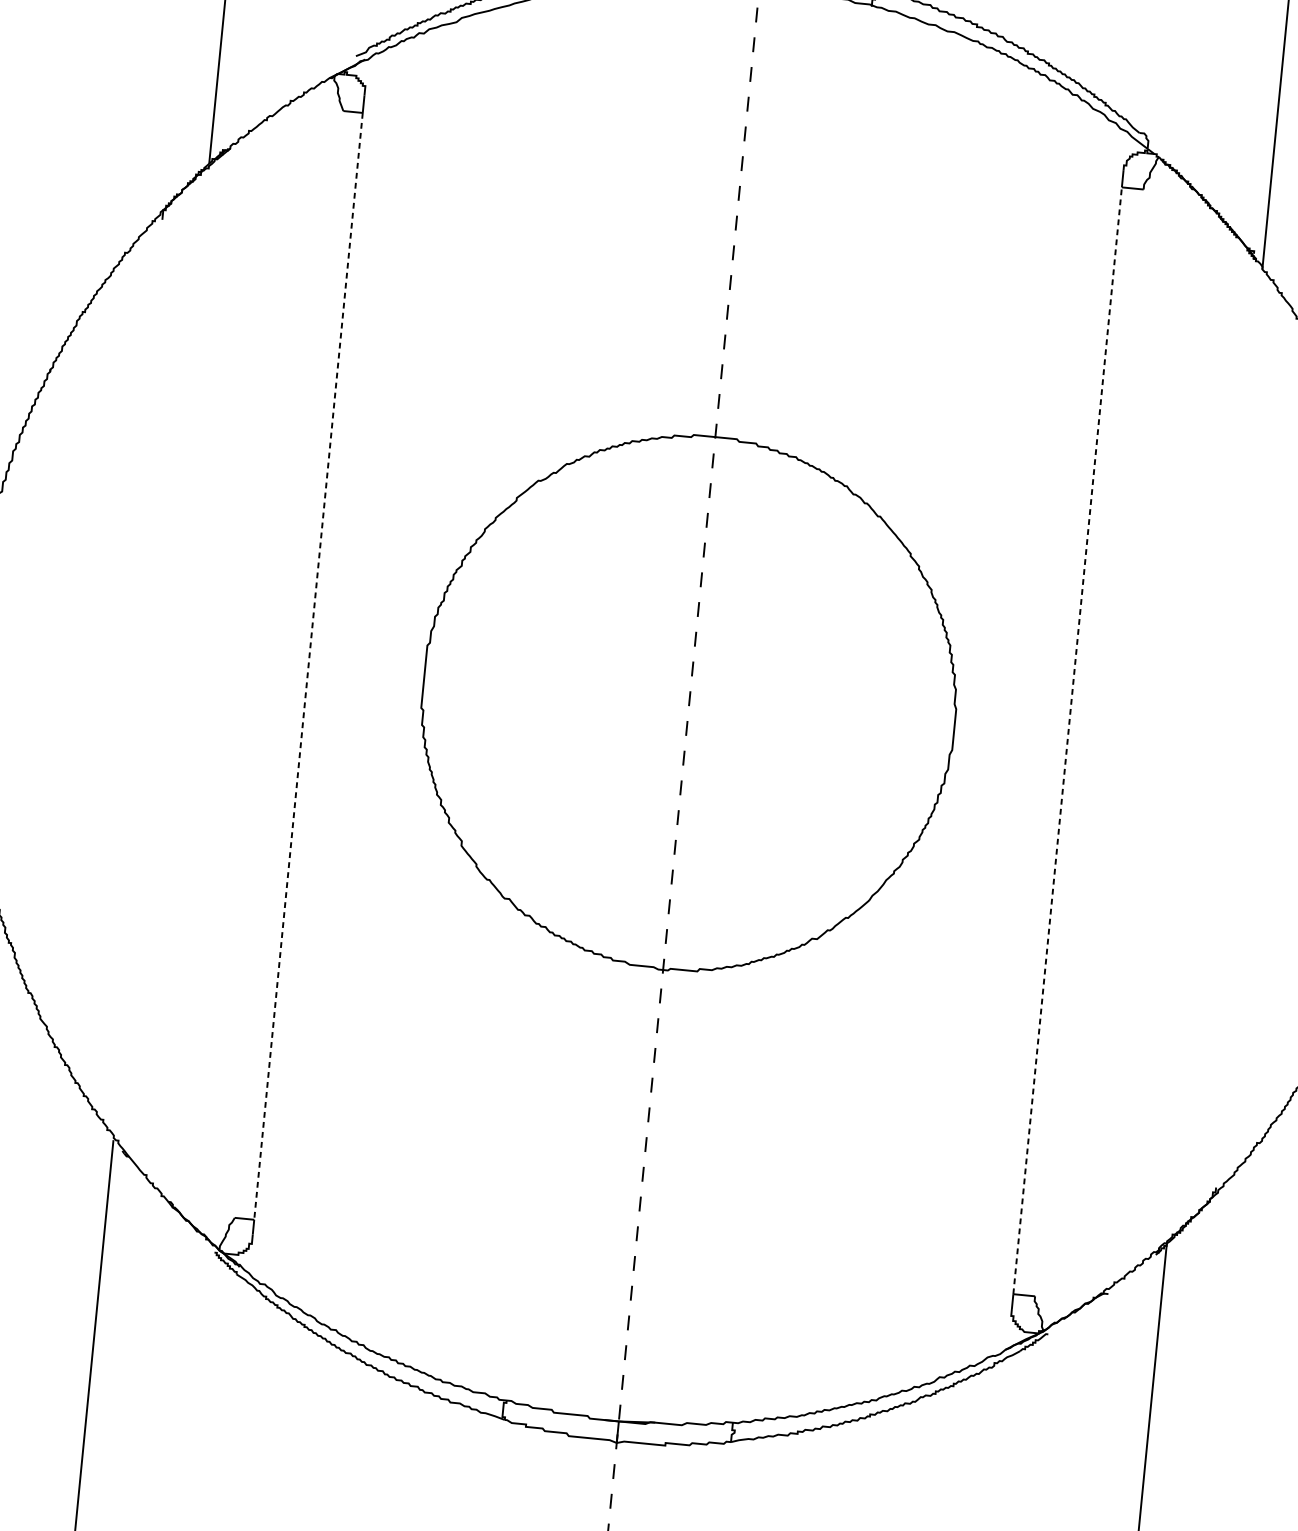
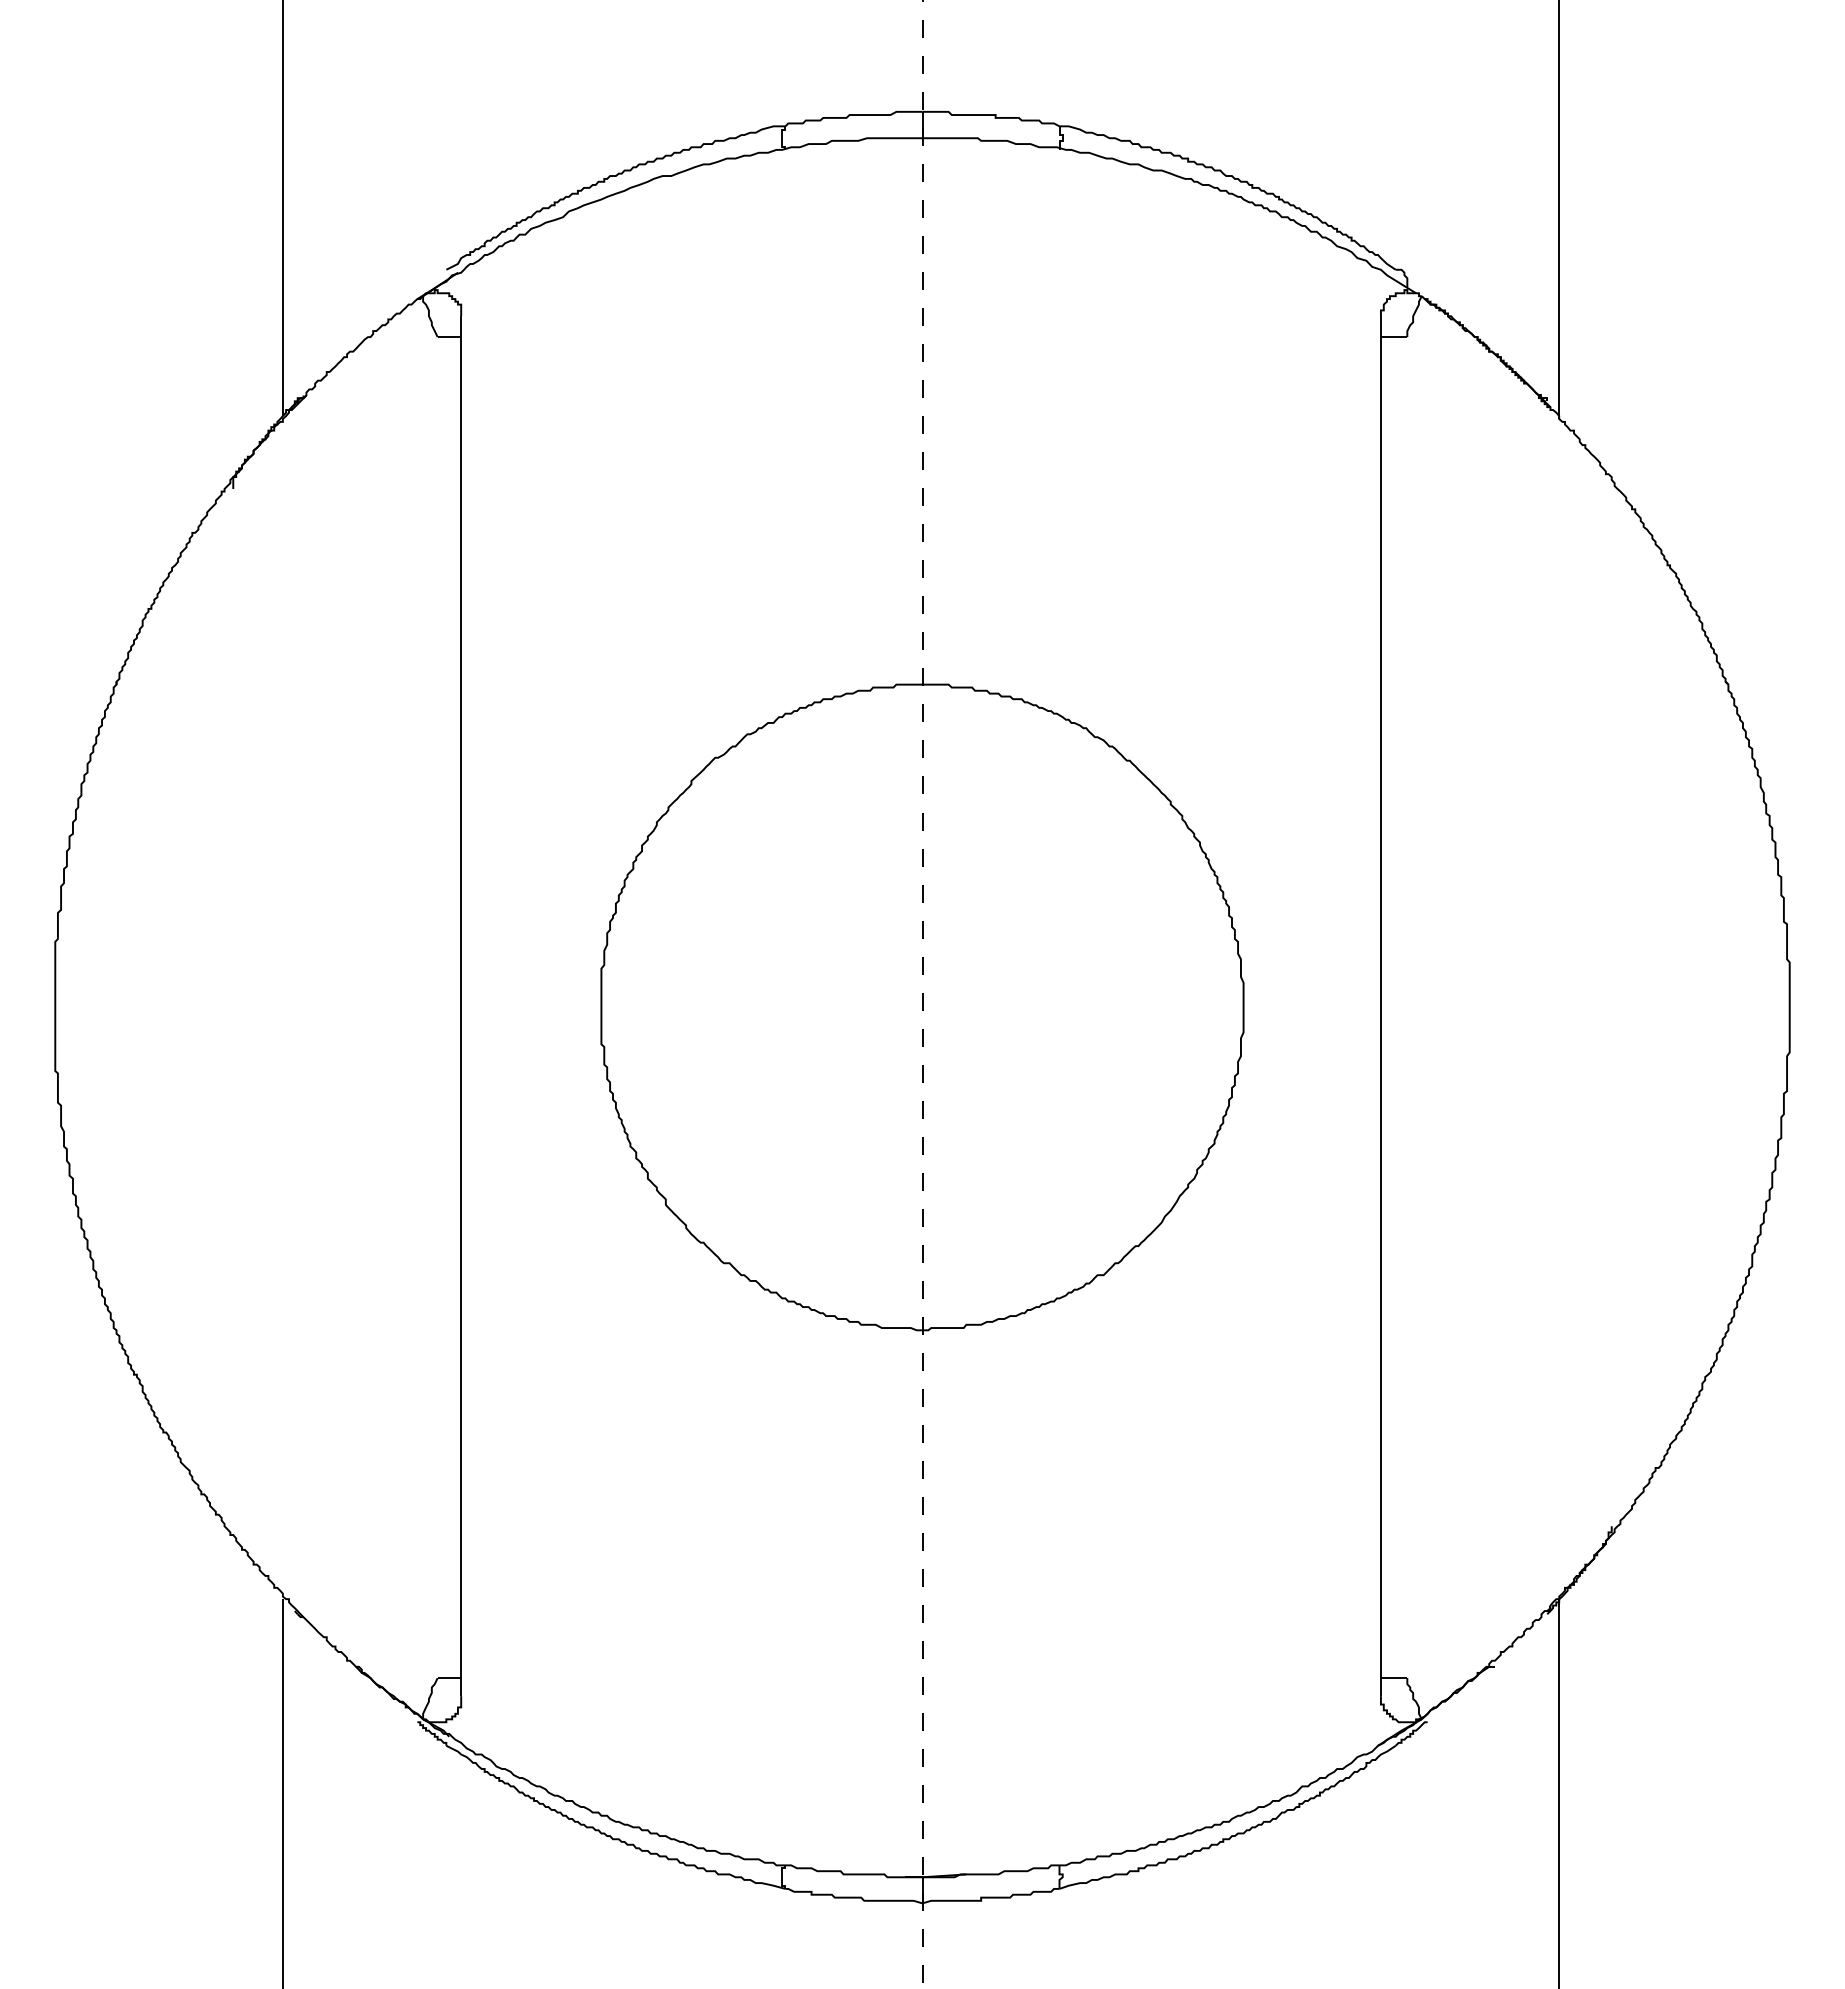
line: (308, 666) -> (461, 1007), dashed -> solid
line: (1067, 740) -> (1380, 1007), dashed -> solid

